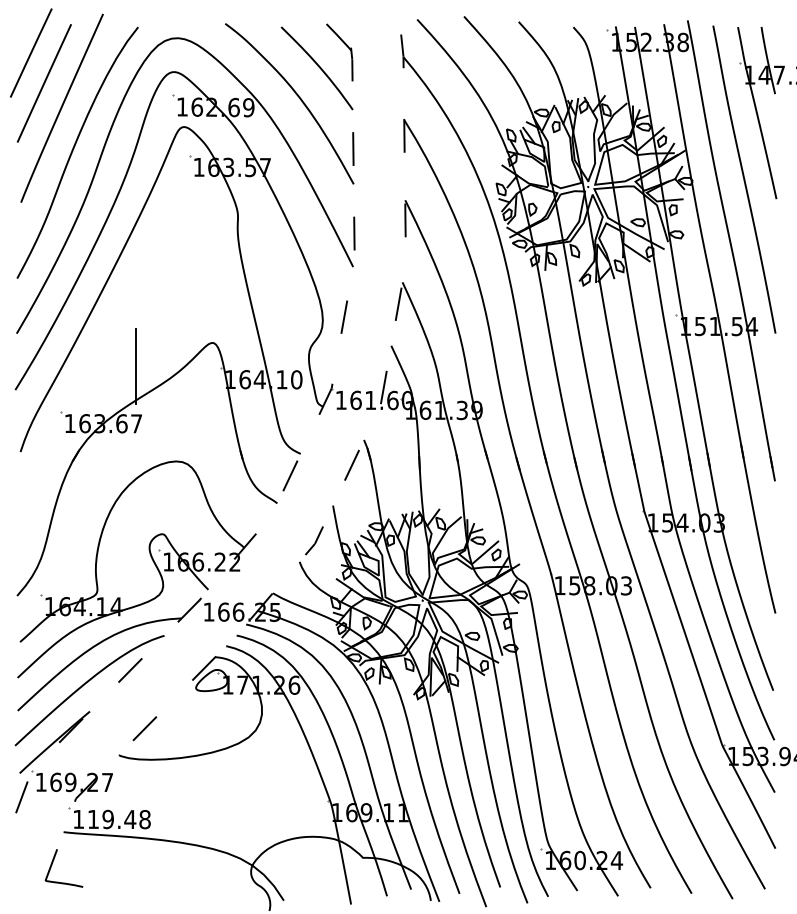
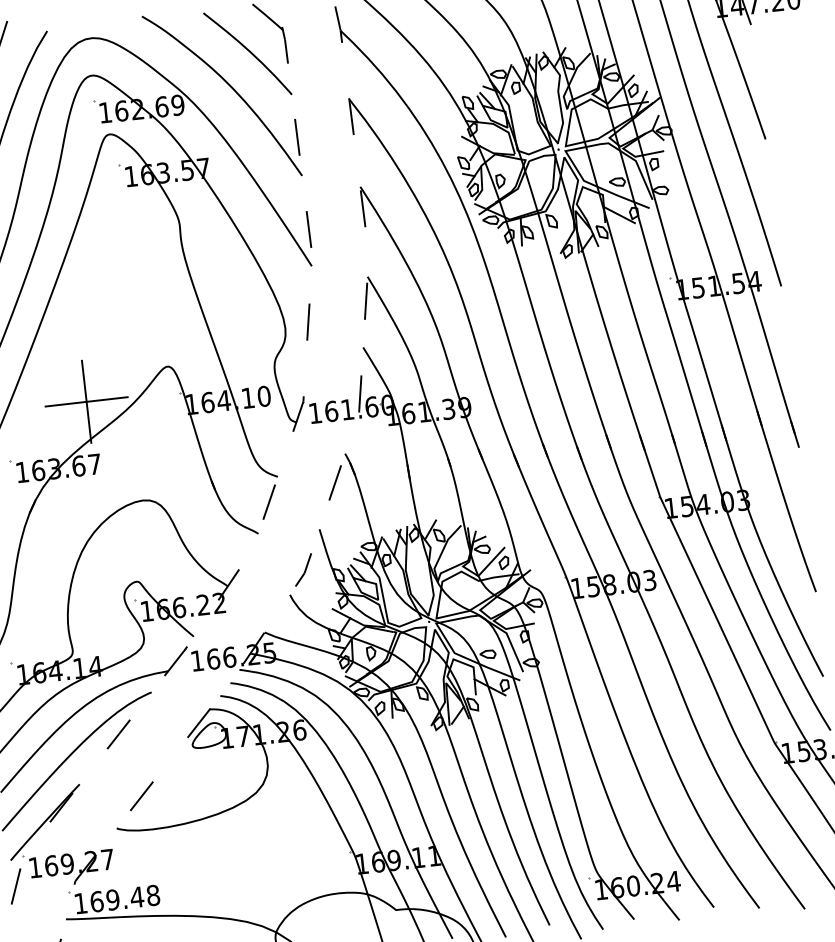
line: (135, 366) -> (86, 401), added
text: (93, 819) -> (96, 901), 119.48 -> 169.48

